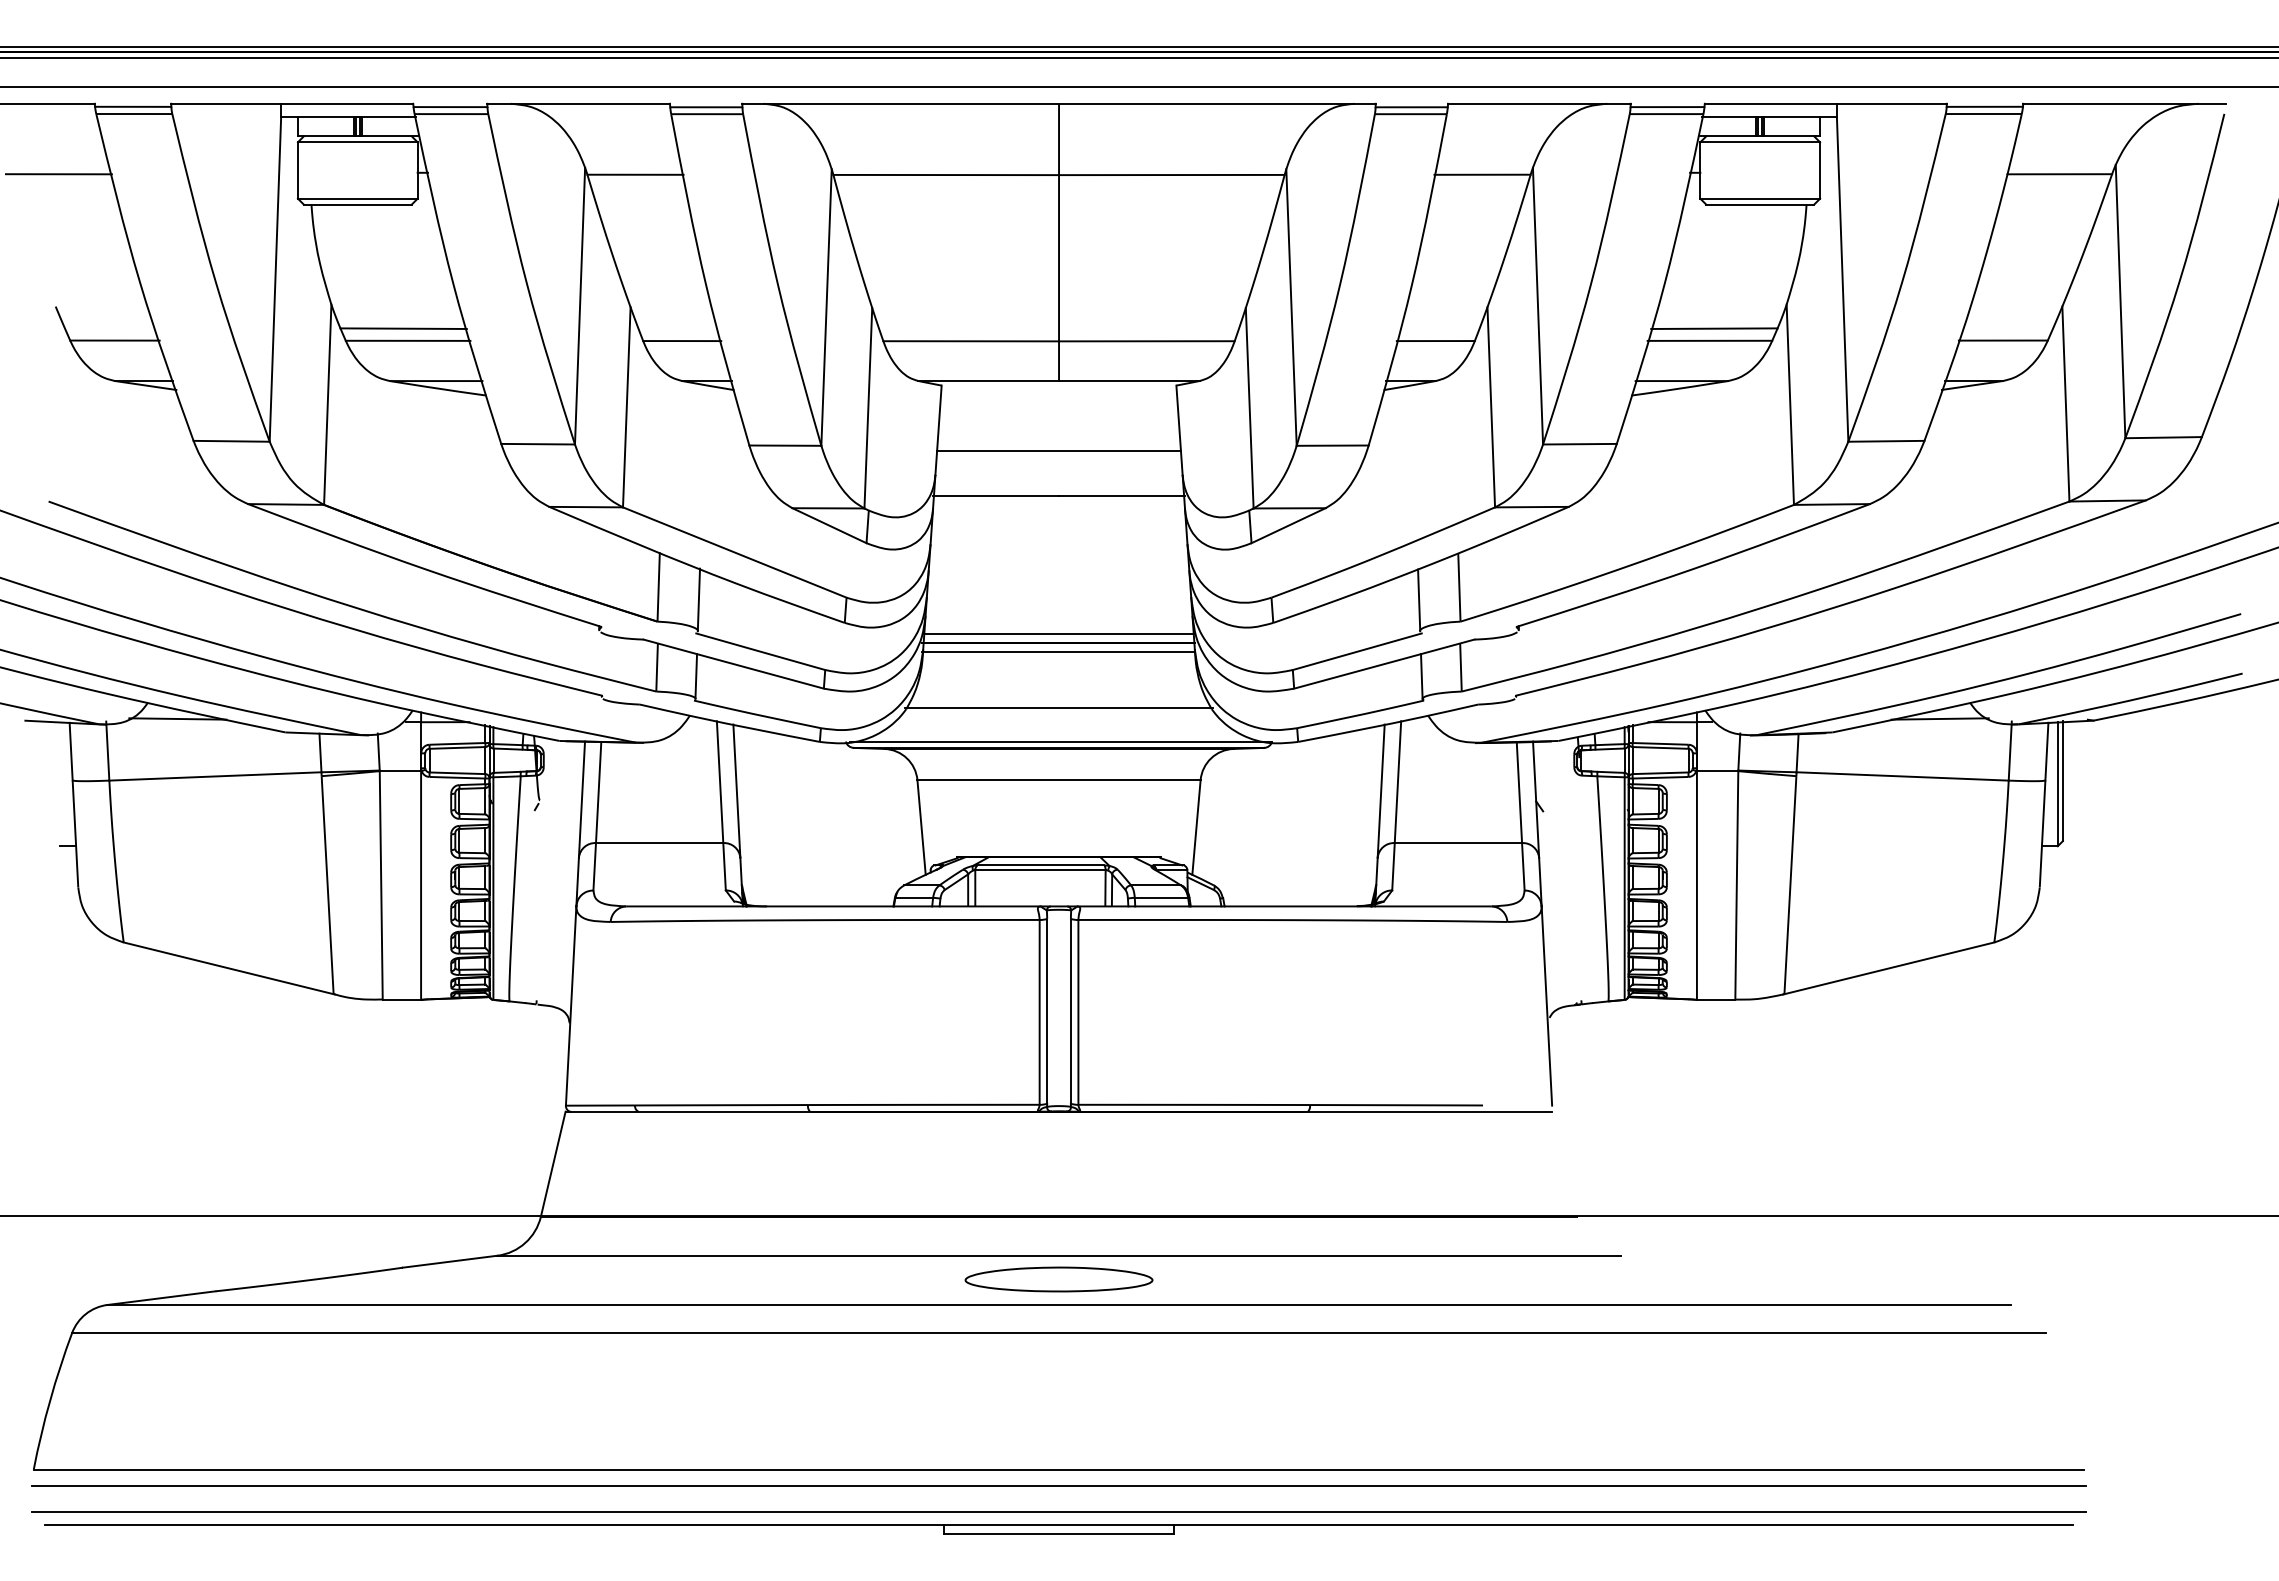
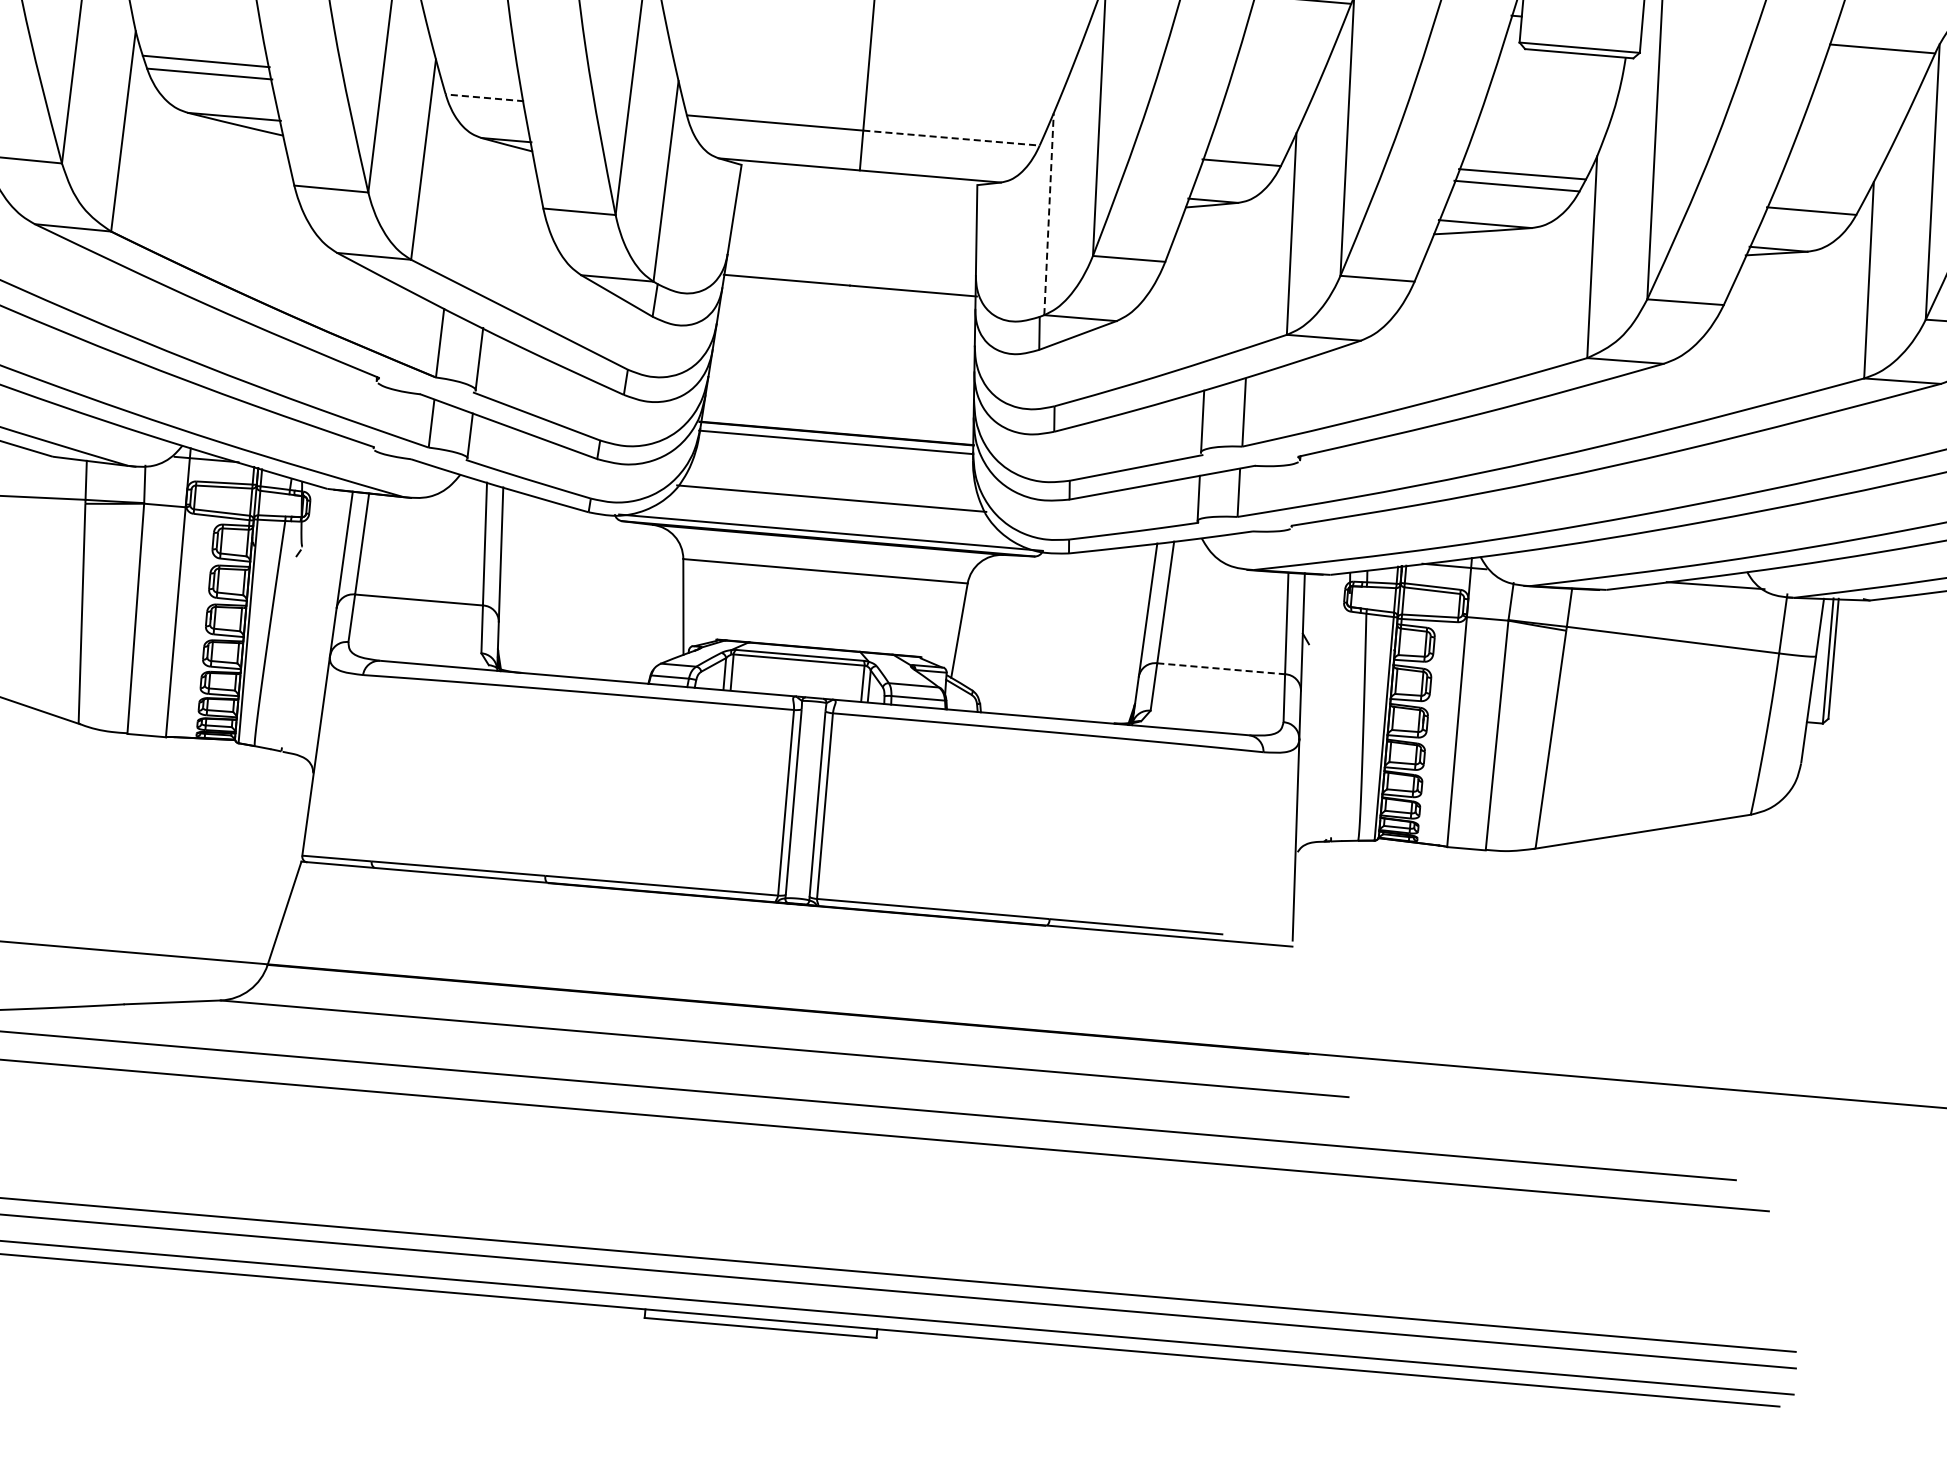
line: (681, 341) -> (484, 98), solid -> dashed
line: (1146, 341) -> (951, 138), solid -> dashed
line: (1249, 407) -> (1048, 213), solid -> dashed
line: (1058, 451) -> (853, 241), removed
line: (1058, 634) -> (837, 424), removed
line: (1458, 843) -> (1221, 669), solid -> dashed
part: (1058, 1279) -> (781, 1072), removed

